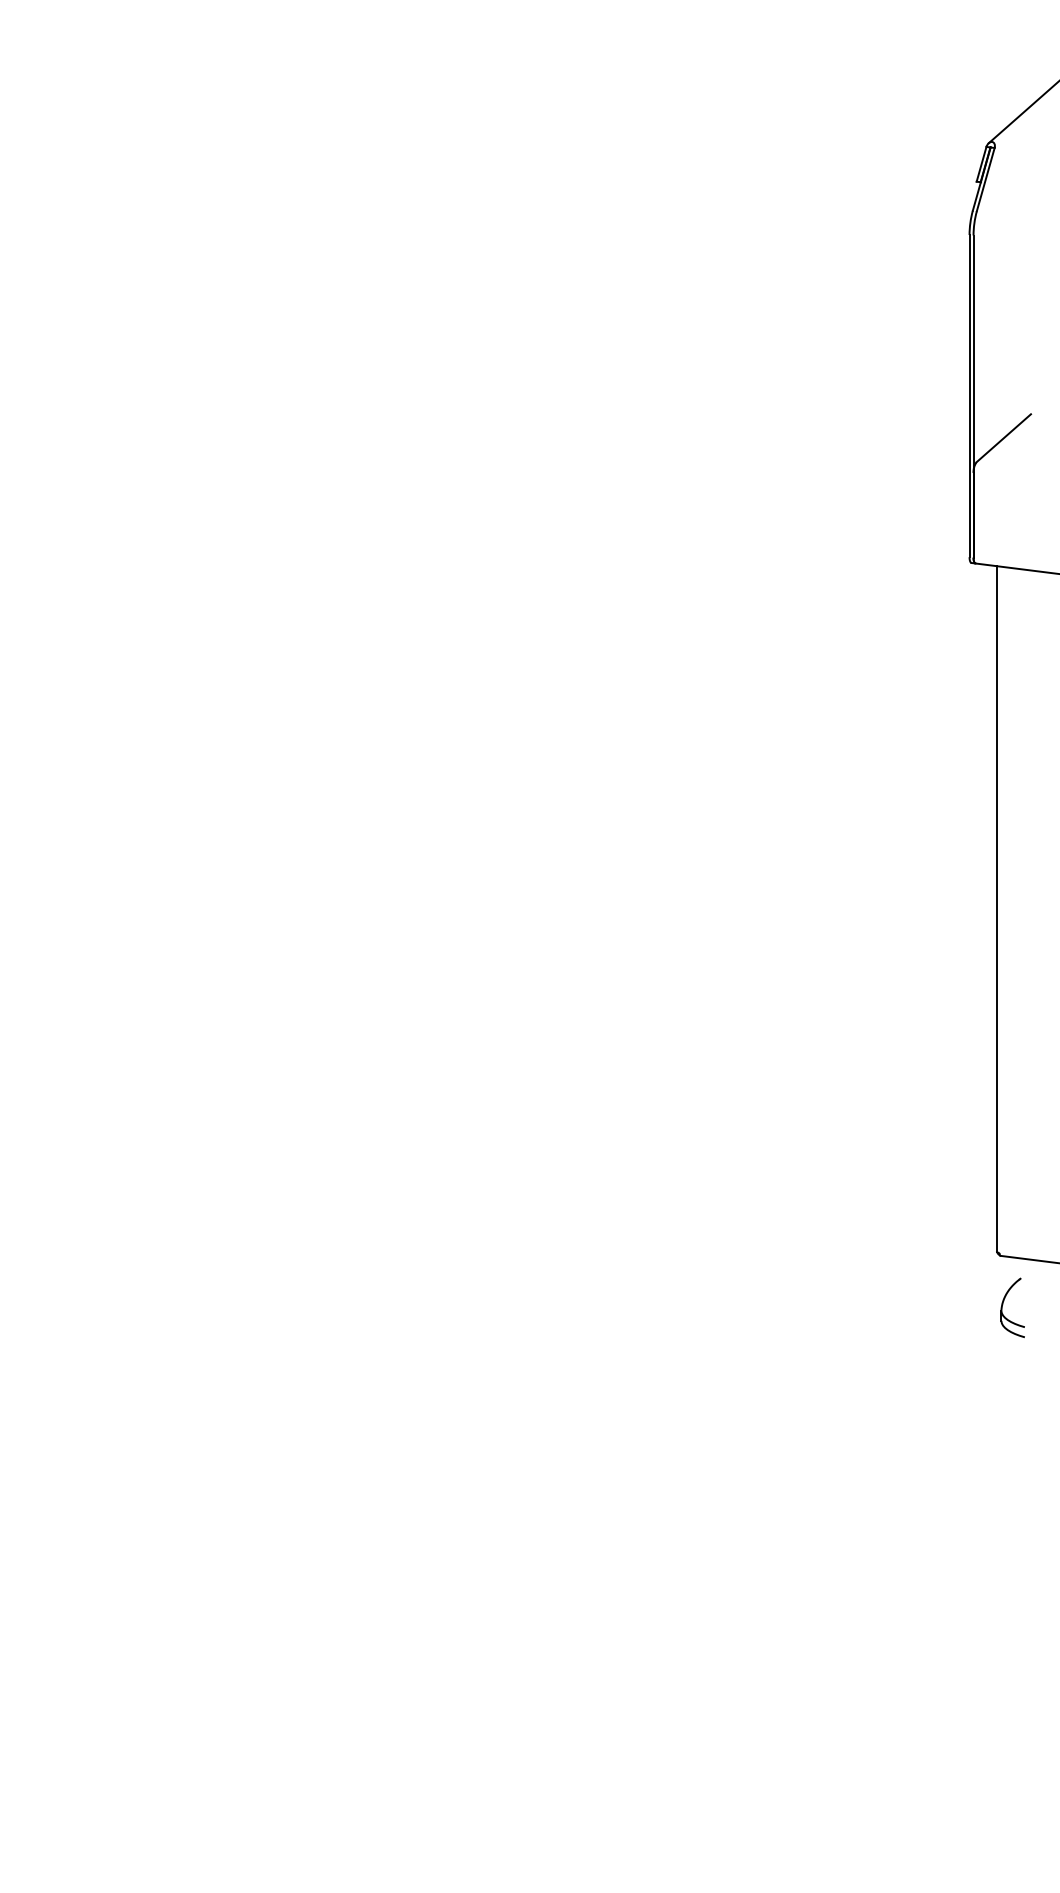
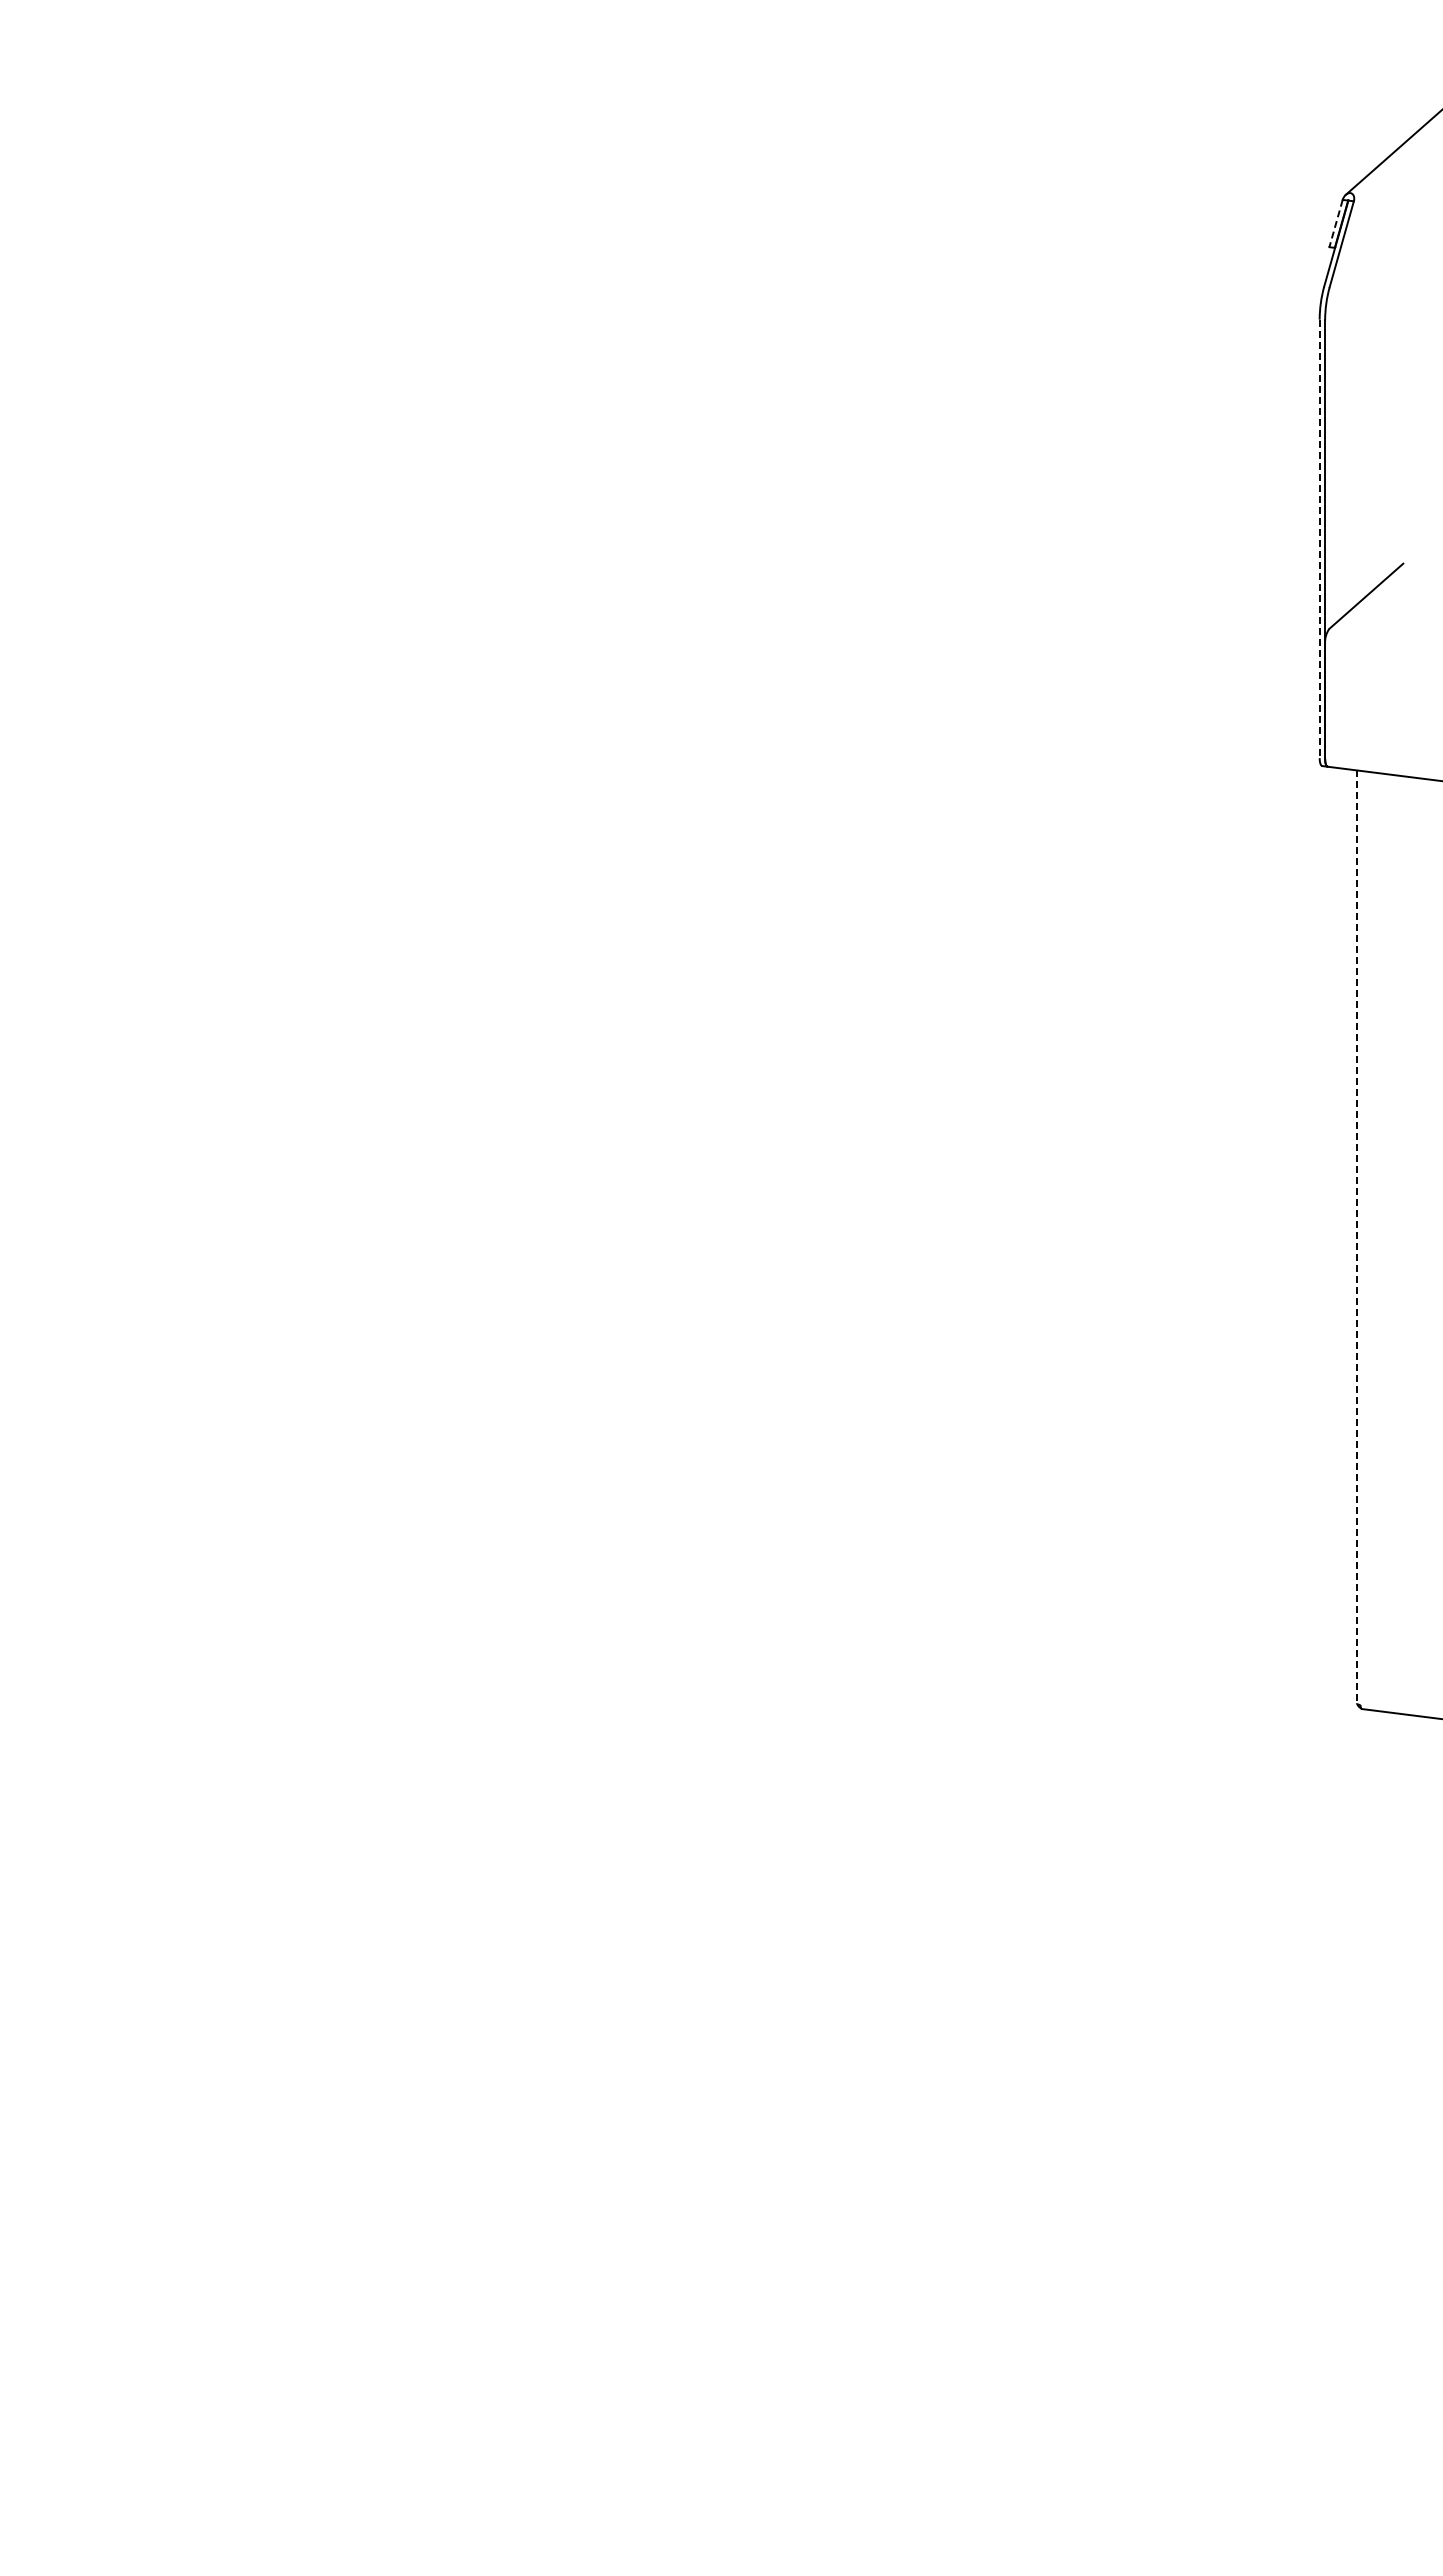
line: (981, 164) -> (1336, 223), solid -> dashed
line: (969, 396) -> (1319, 539), solid -> dashed
line: (996, 909) -> (1356, 1237), solid -> dashed
part: (1003, 1304) -> (1365, 1775), removed

